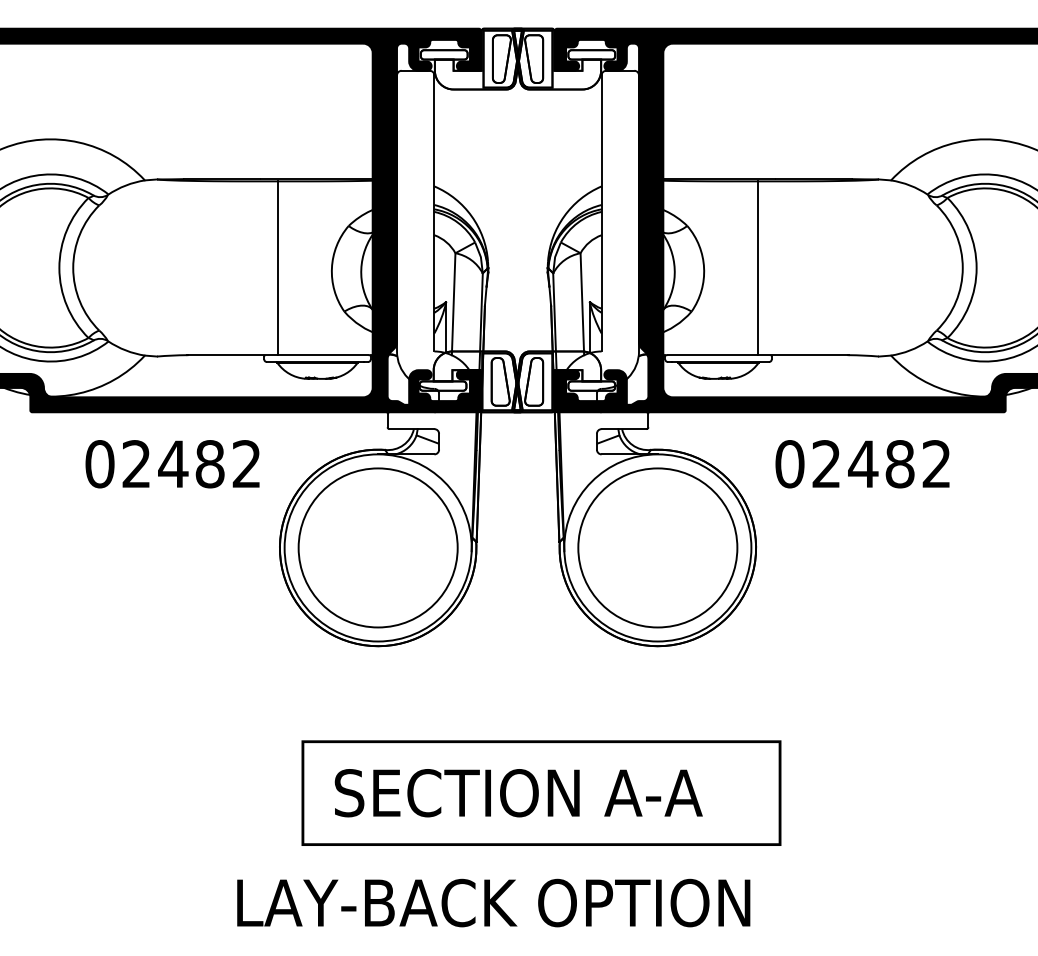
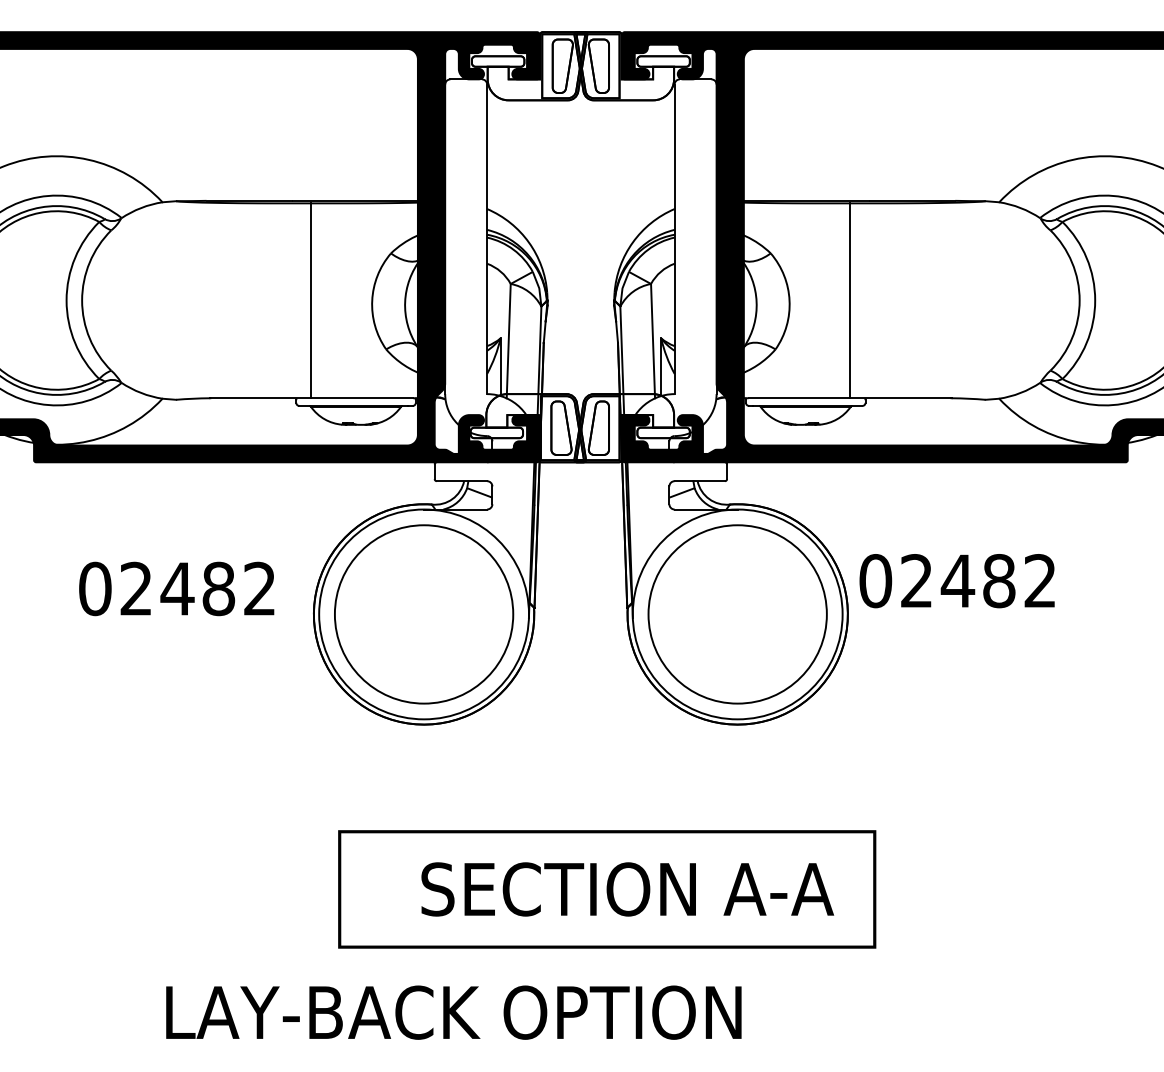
text: (172, 464) -> (176, 589), moved
text: (862, 464) -> (957, 581), moved
text: (518, 793) -> (627, 889), moved
text: (493, 902) -> (453, 1012), moved

